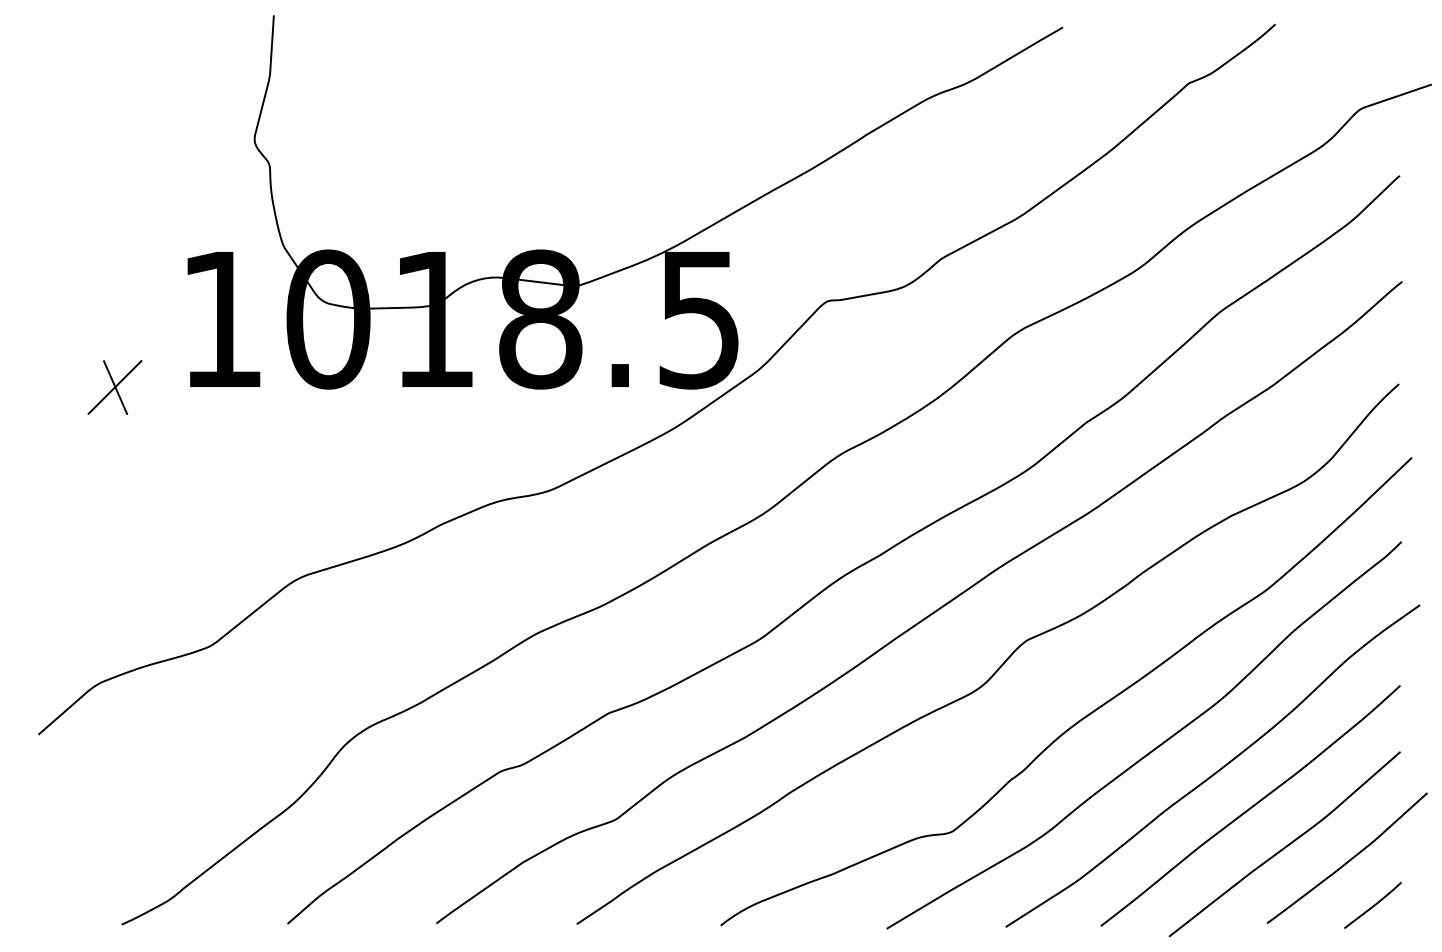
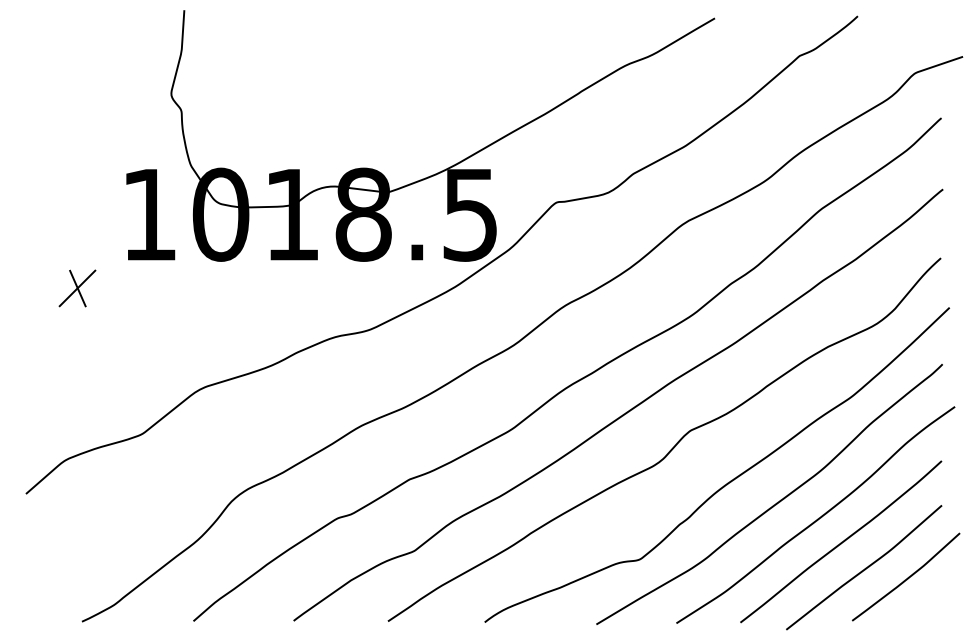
part: (115, 387) -> (77, 288), moved
line: (1373, 905) -> (923, 608), removed

